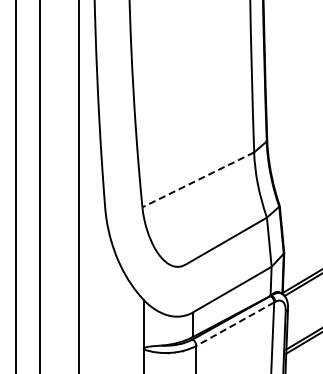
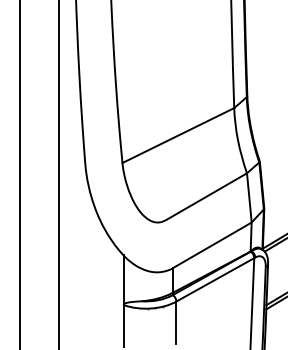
line: (197, 180) -> (177, 136), dashed -> solid
line: (235, 324) -> (215, 280), dashed -> solid

